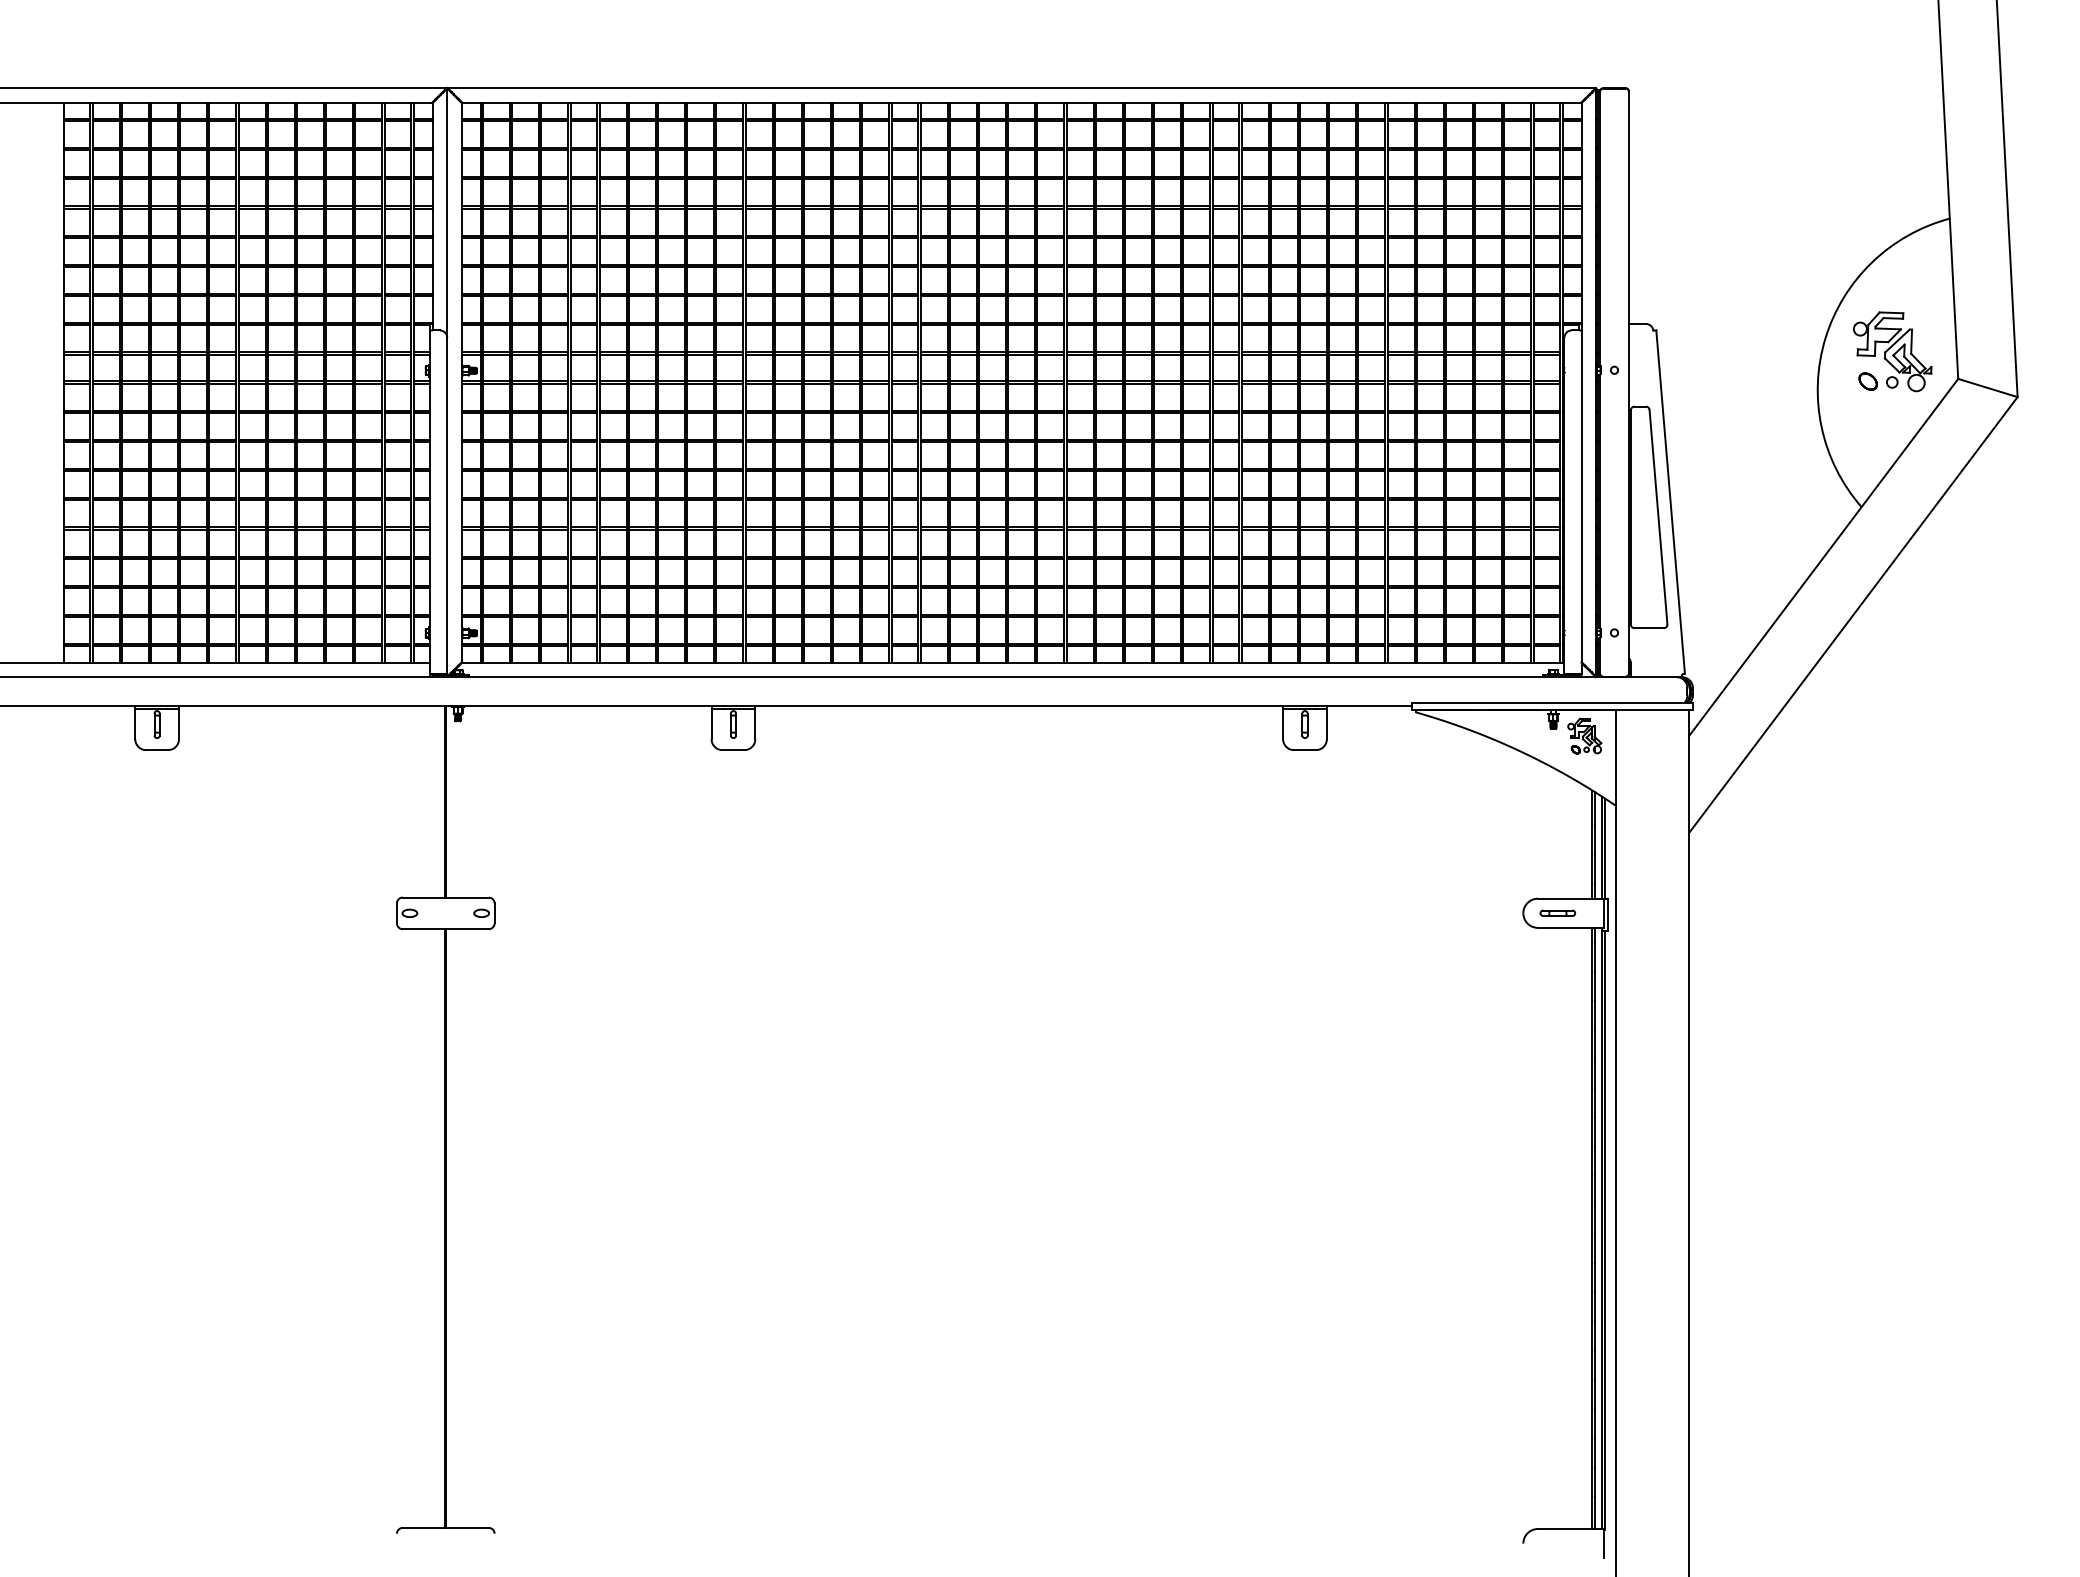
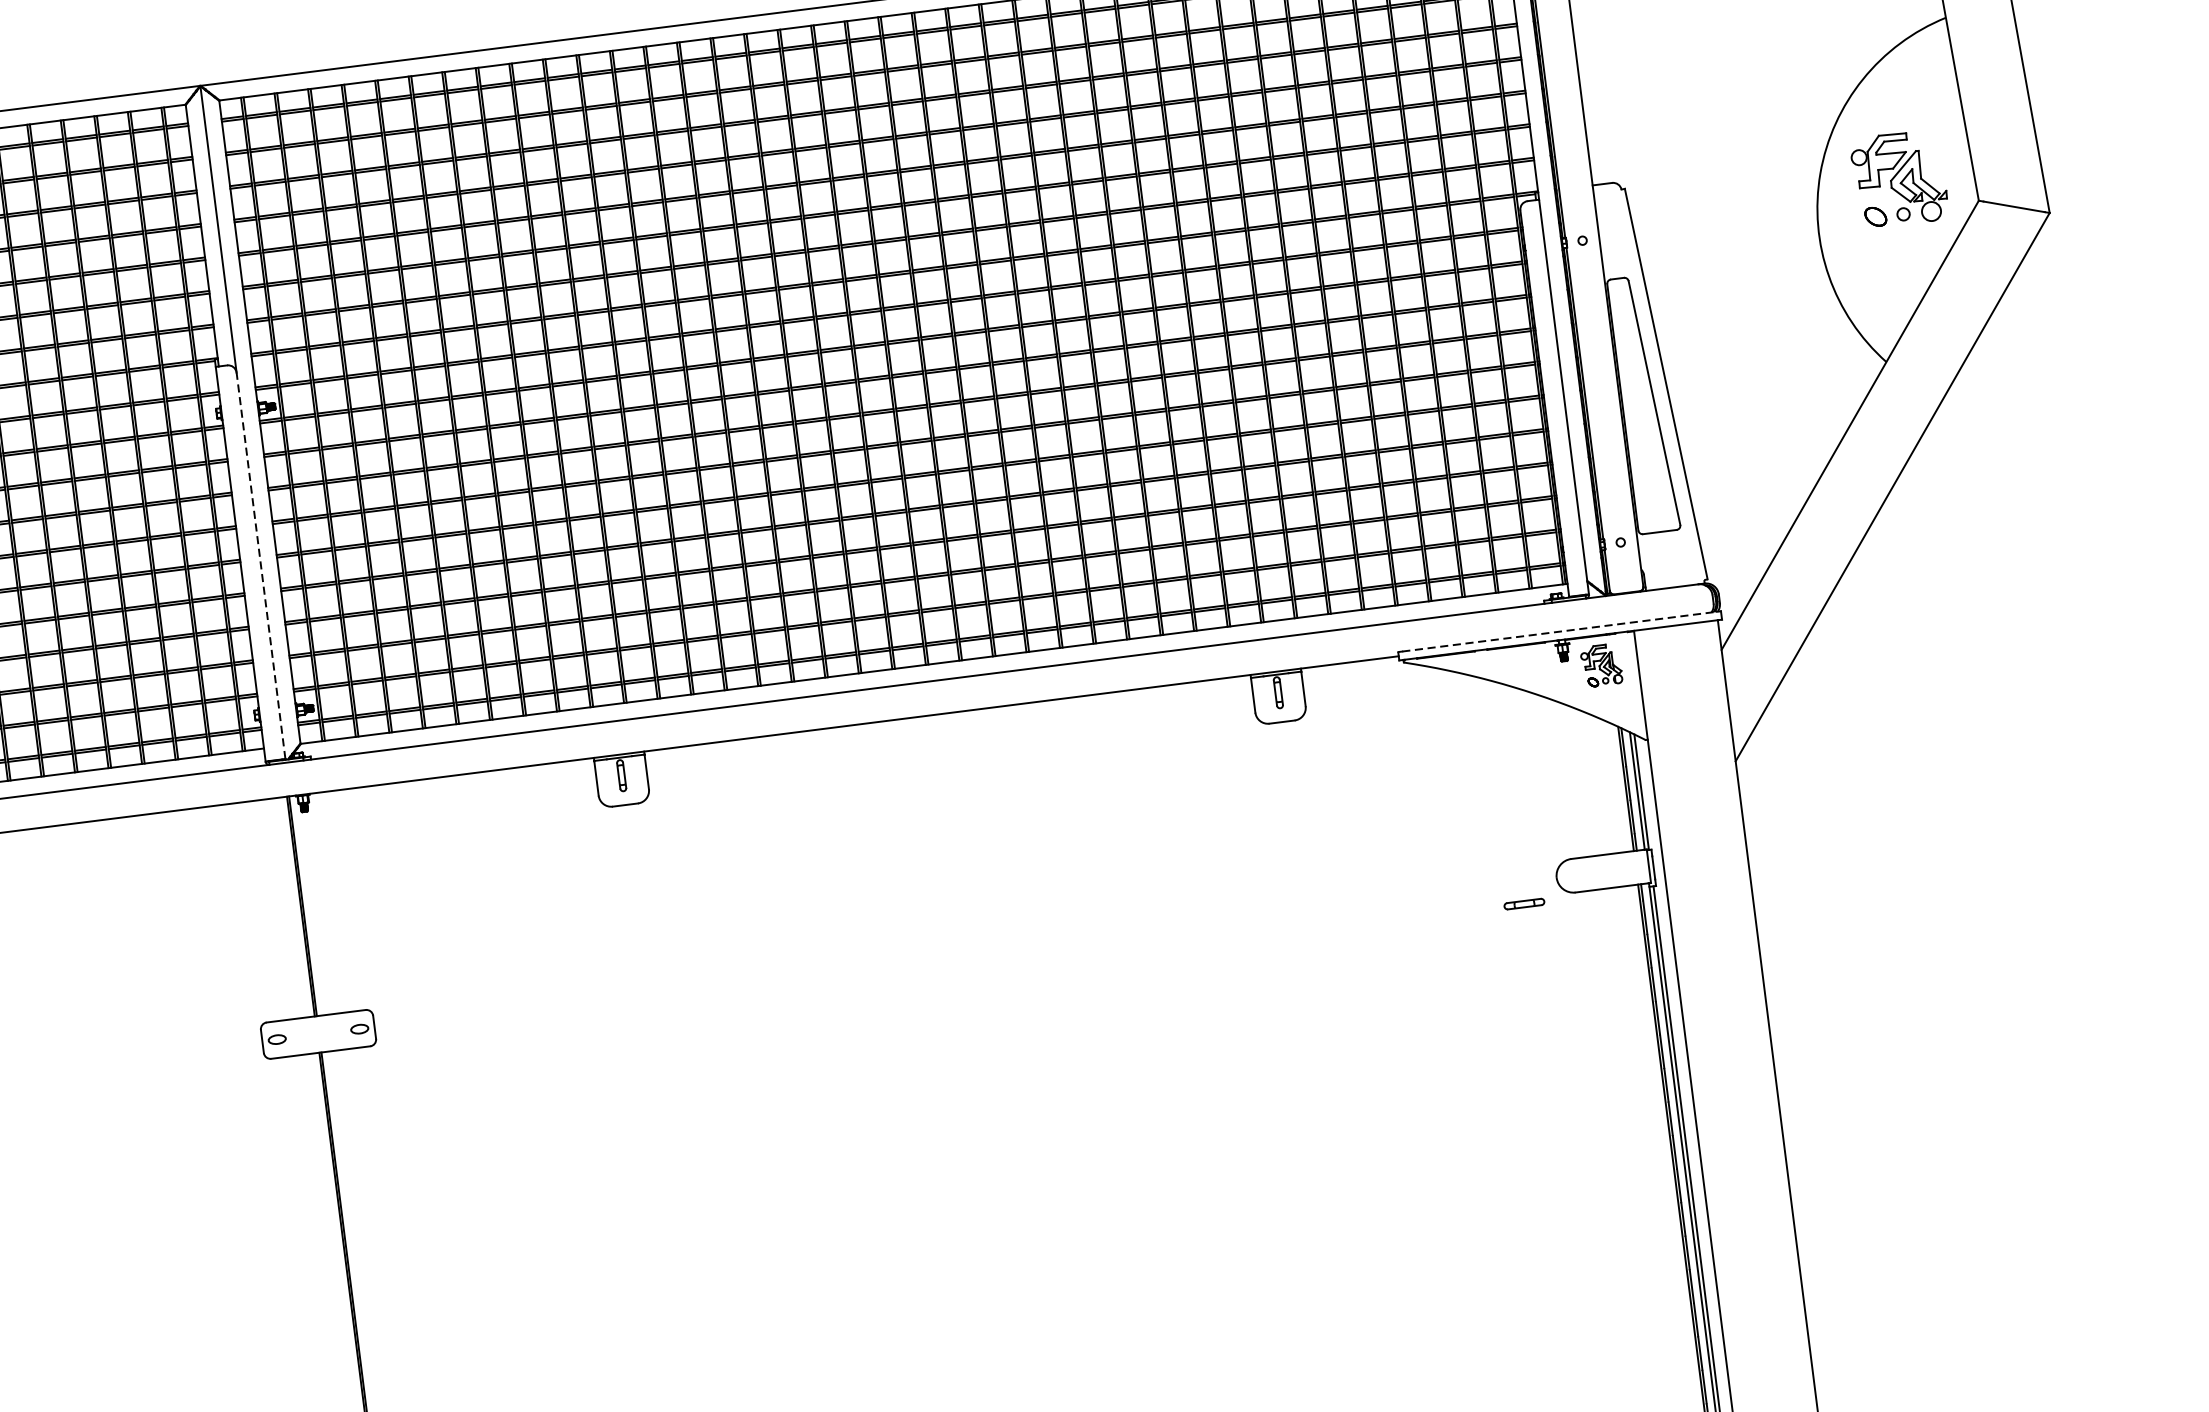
line: (447, 505) -> (261, 565), solid -> dashed
line: (1552, 702) -> (1559, 631), solid -> dashed
part: (1557, 912) -> (1523, 903), moved

